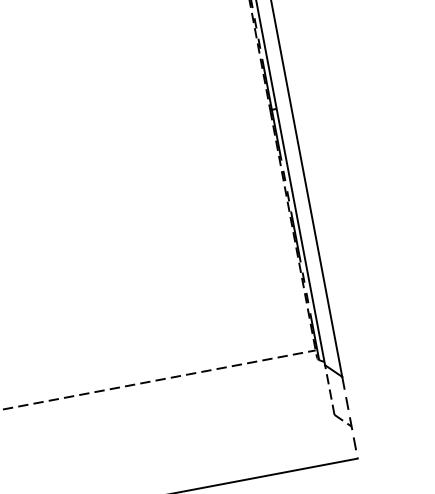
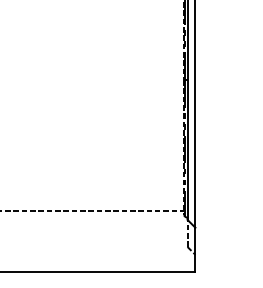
line: (350, 418) -> (195, 250), dashed -> solid

